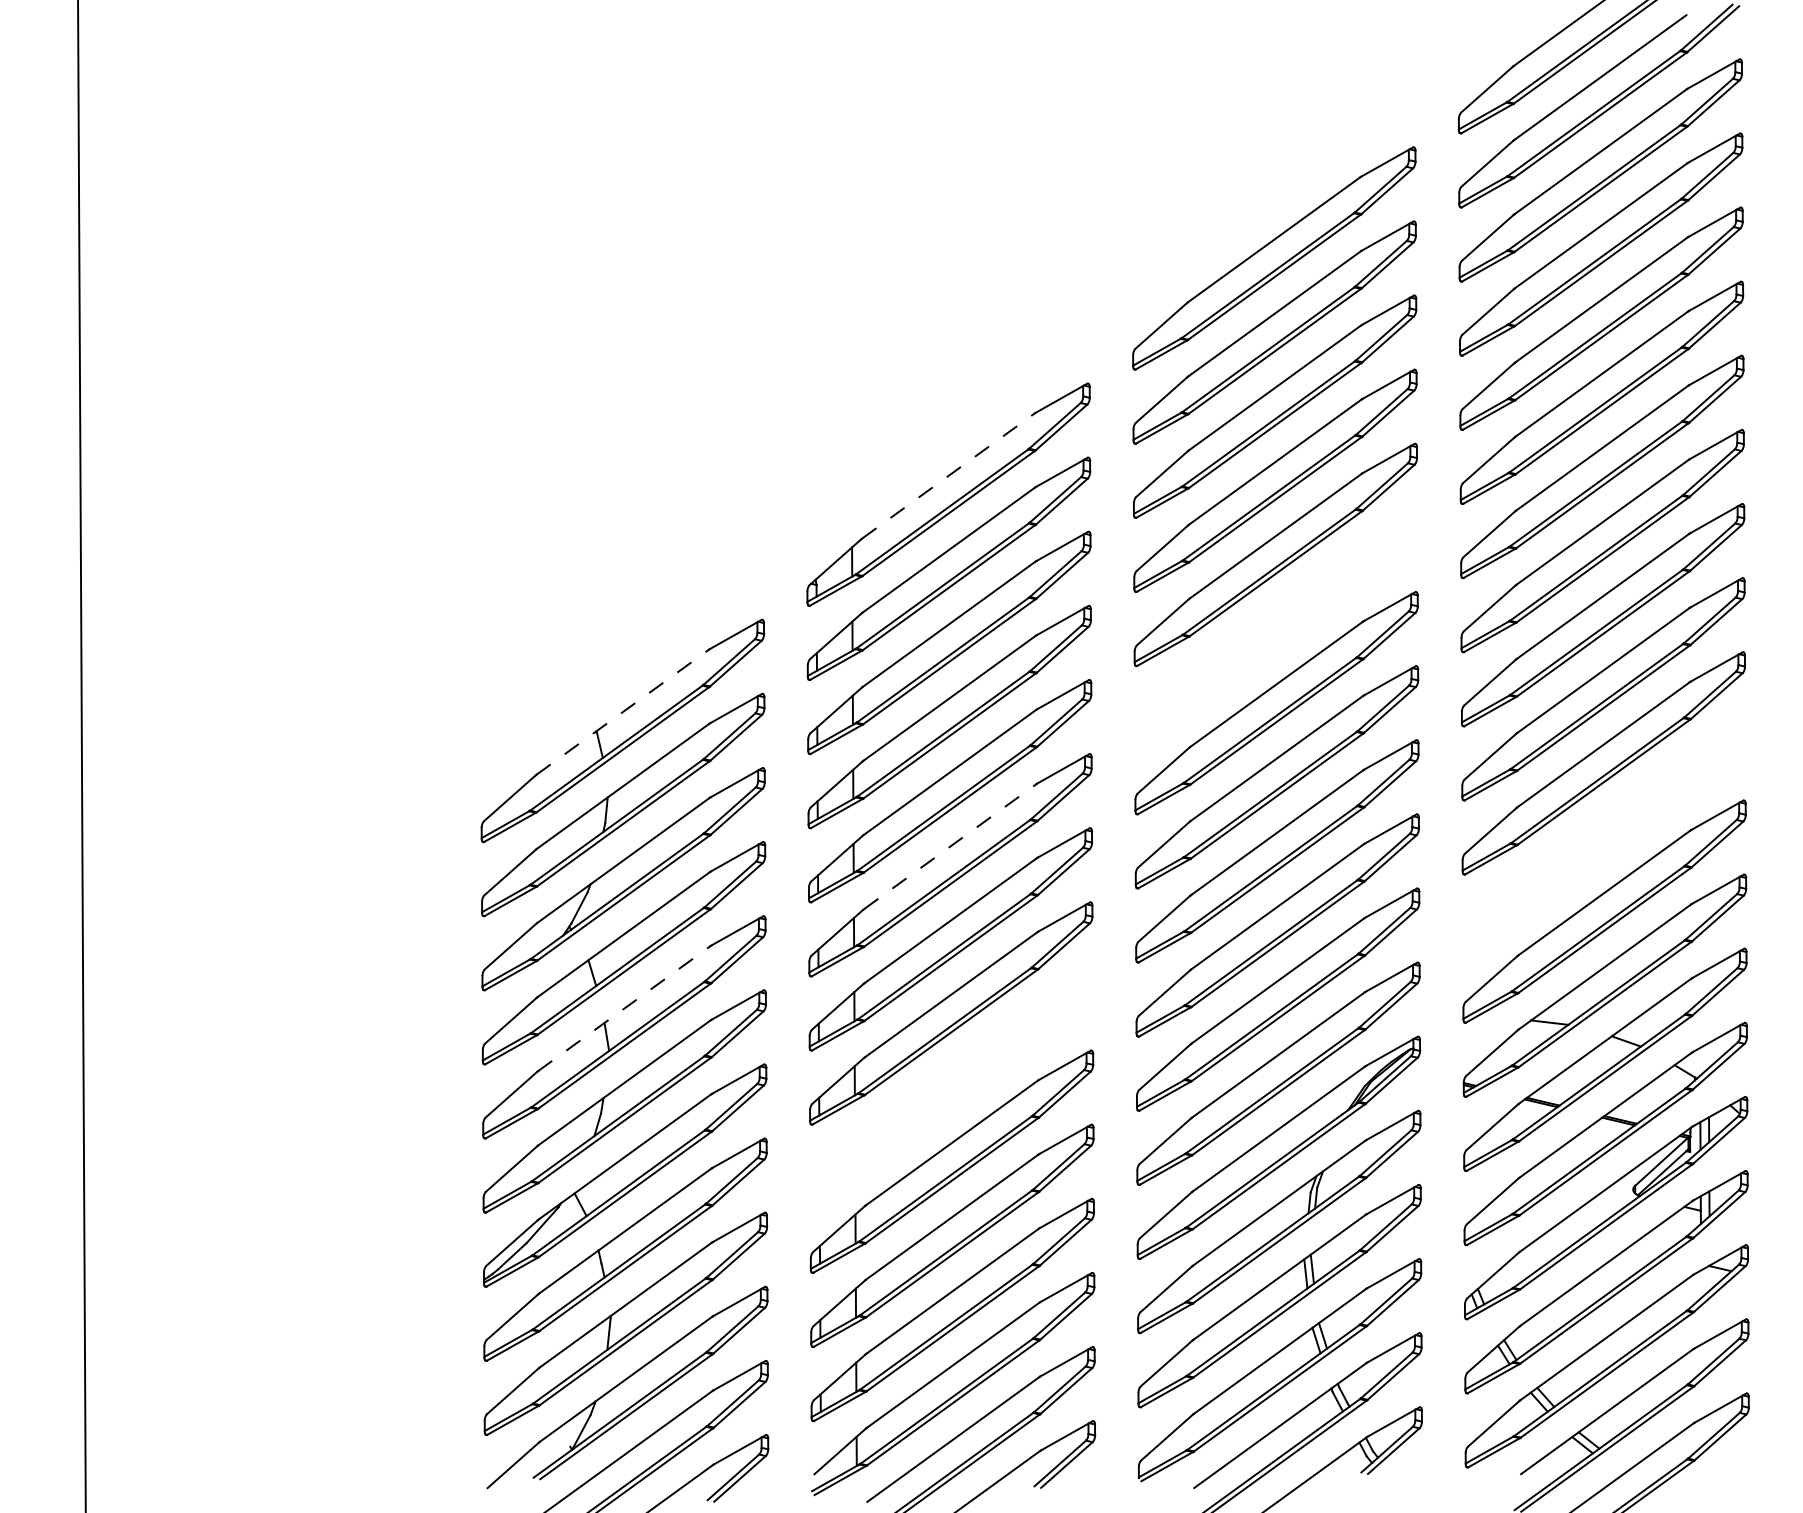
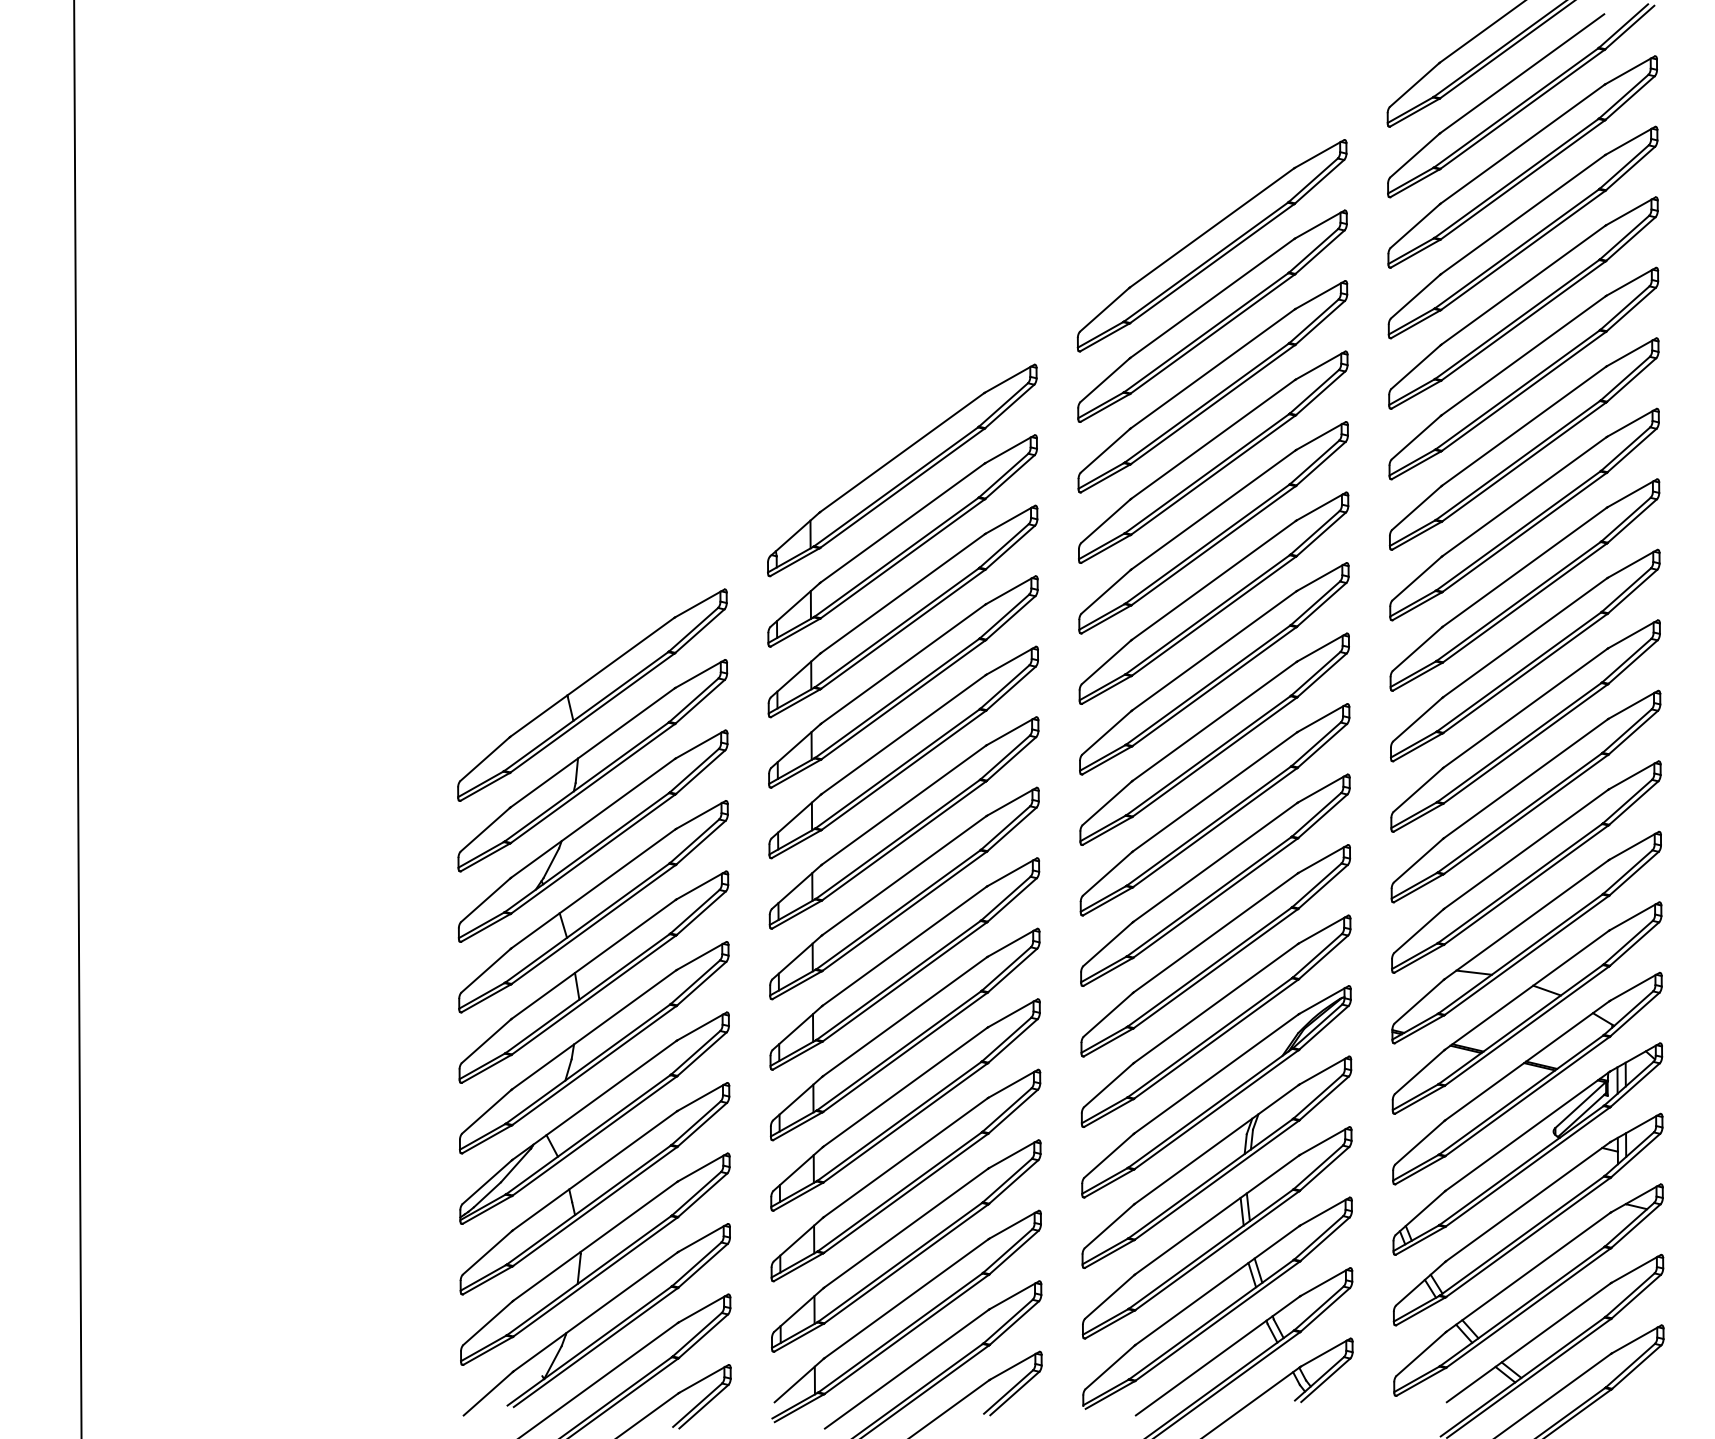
line: (948, 475) -> (902, 452), dashed -> solid
part: (1275, 628) -> (1213, 597), added
line: (622, 712) -> (592, 677), dashed -> solid
part: (1603, 837) -> (1525, 796), added
line: (950, 845) -> (904, 804), dashed -> solid
line: (625, 1008) -> (594, 959), dashed -> solid
part: (950, 1087) -> (904, 1034), added

